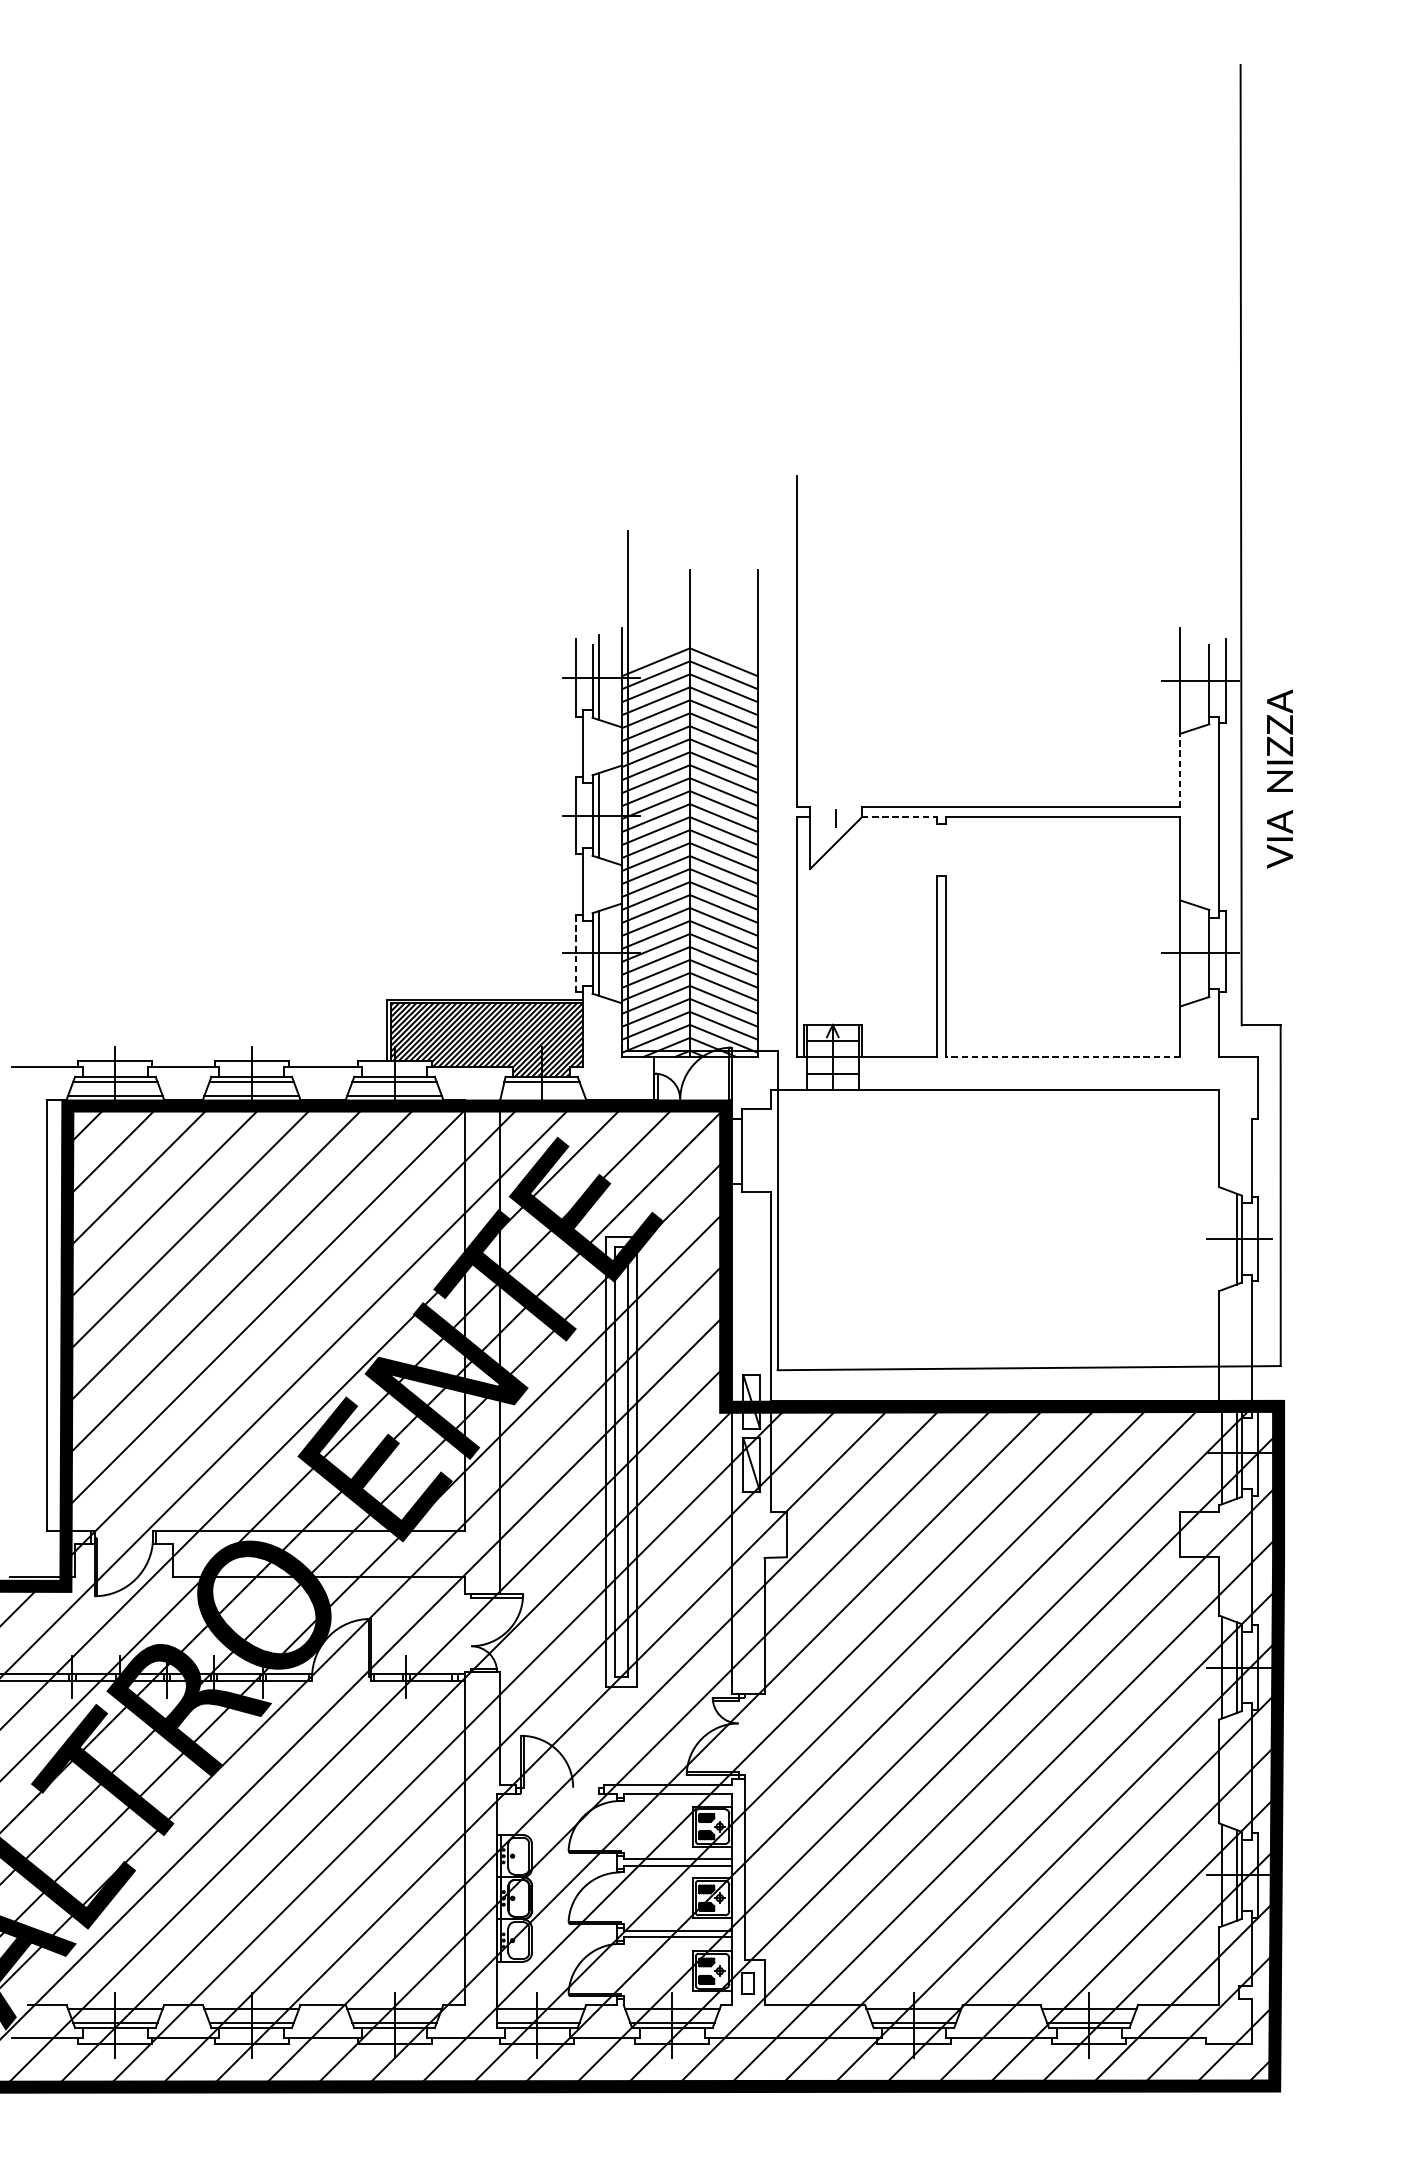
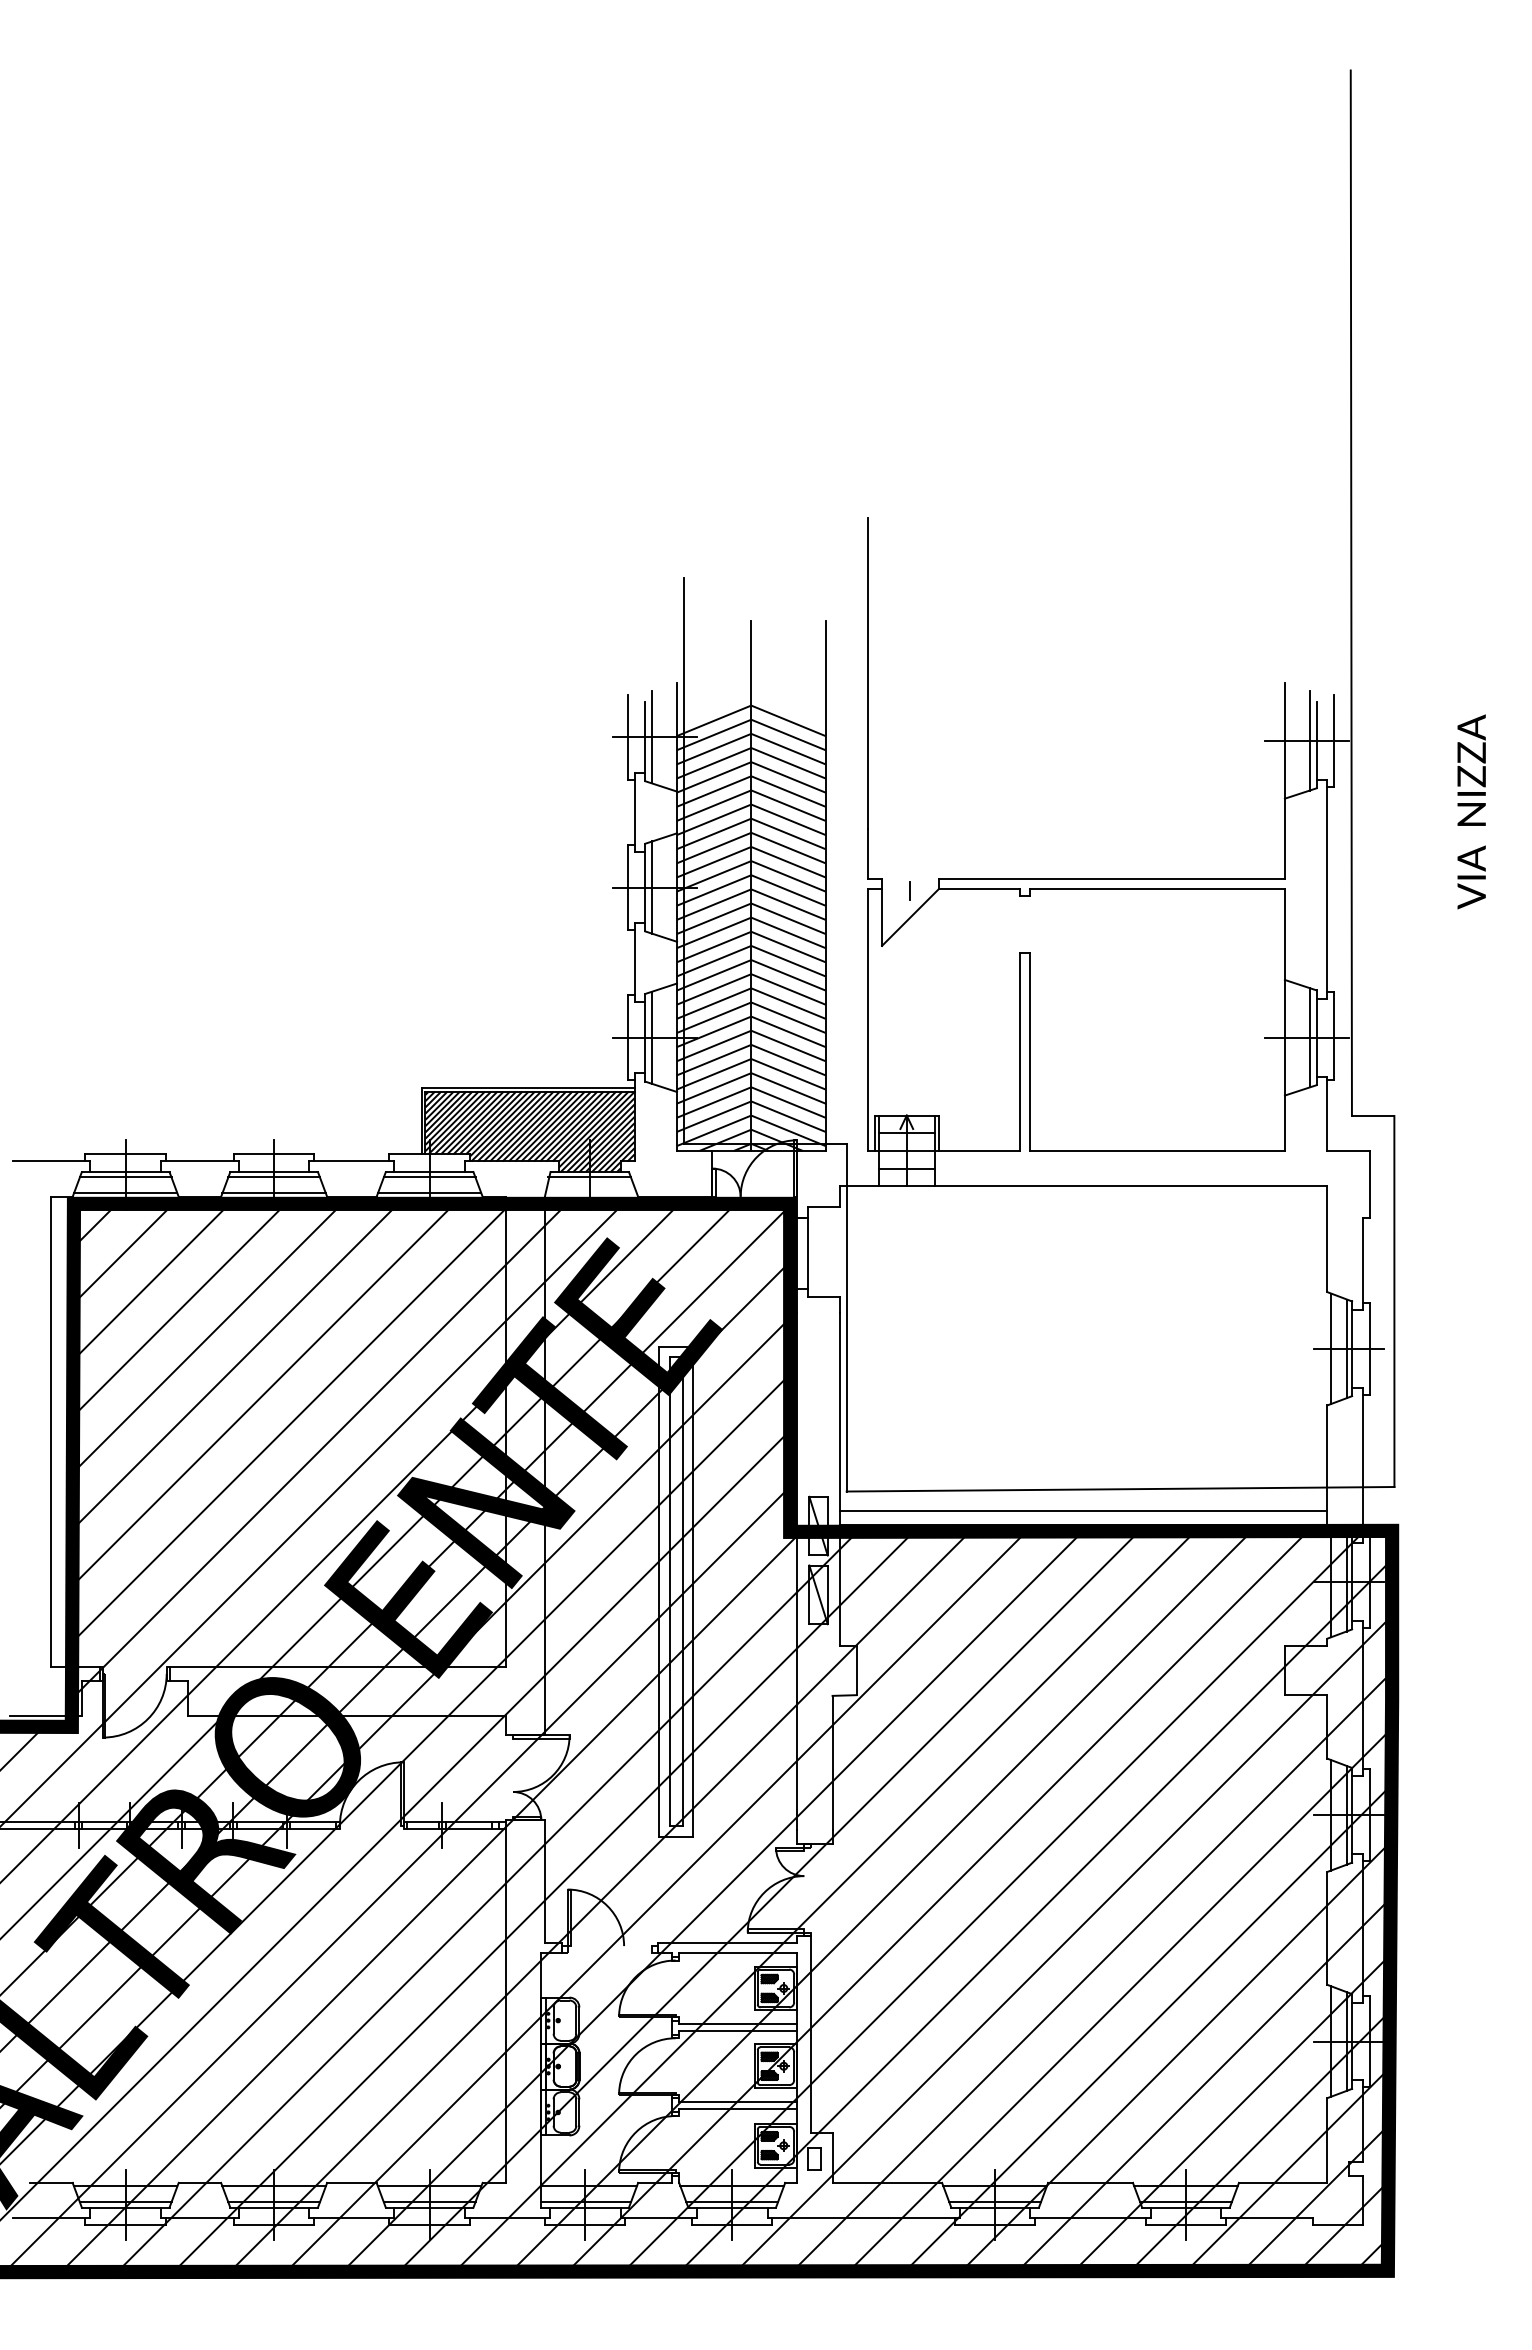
line: (1202, 680) -> (1309, 740), added
line: (1179, 770) -> (1284, 838), dashed -> solid
text: (1279, 778) -> (1471, 811), moved
line: (899, 817) -> (979, 889), dashed -> solid
line: (576, 953) -> (627, 1037), dashed -> solid
line: (1202, 953) -> (1309, 1037), added
line: (1063, 1056) -> (1157, 1150), dashed -> solid
line: (1221, 1238) -> (1330, 1348), added
line: (995, 1388) -> (1083, 1511), added

